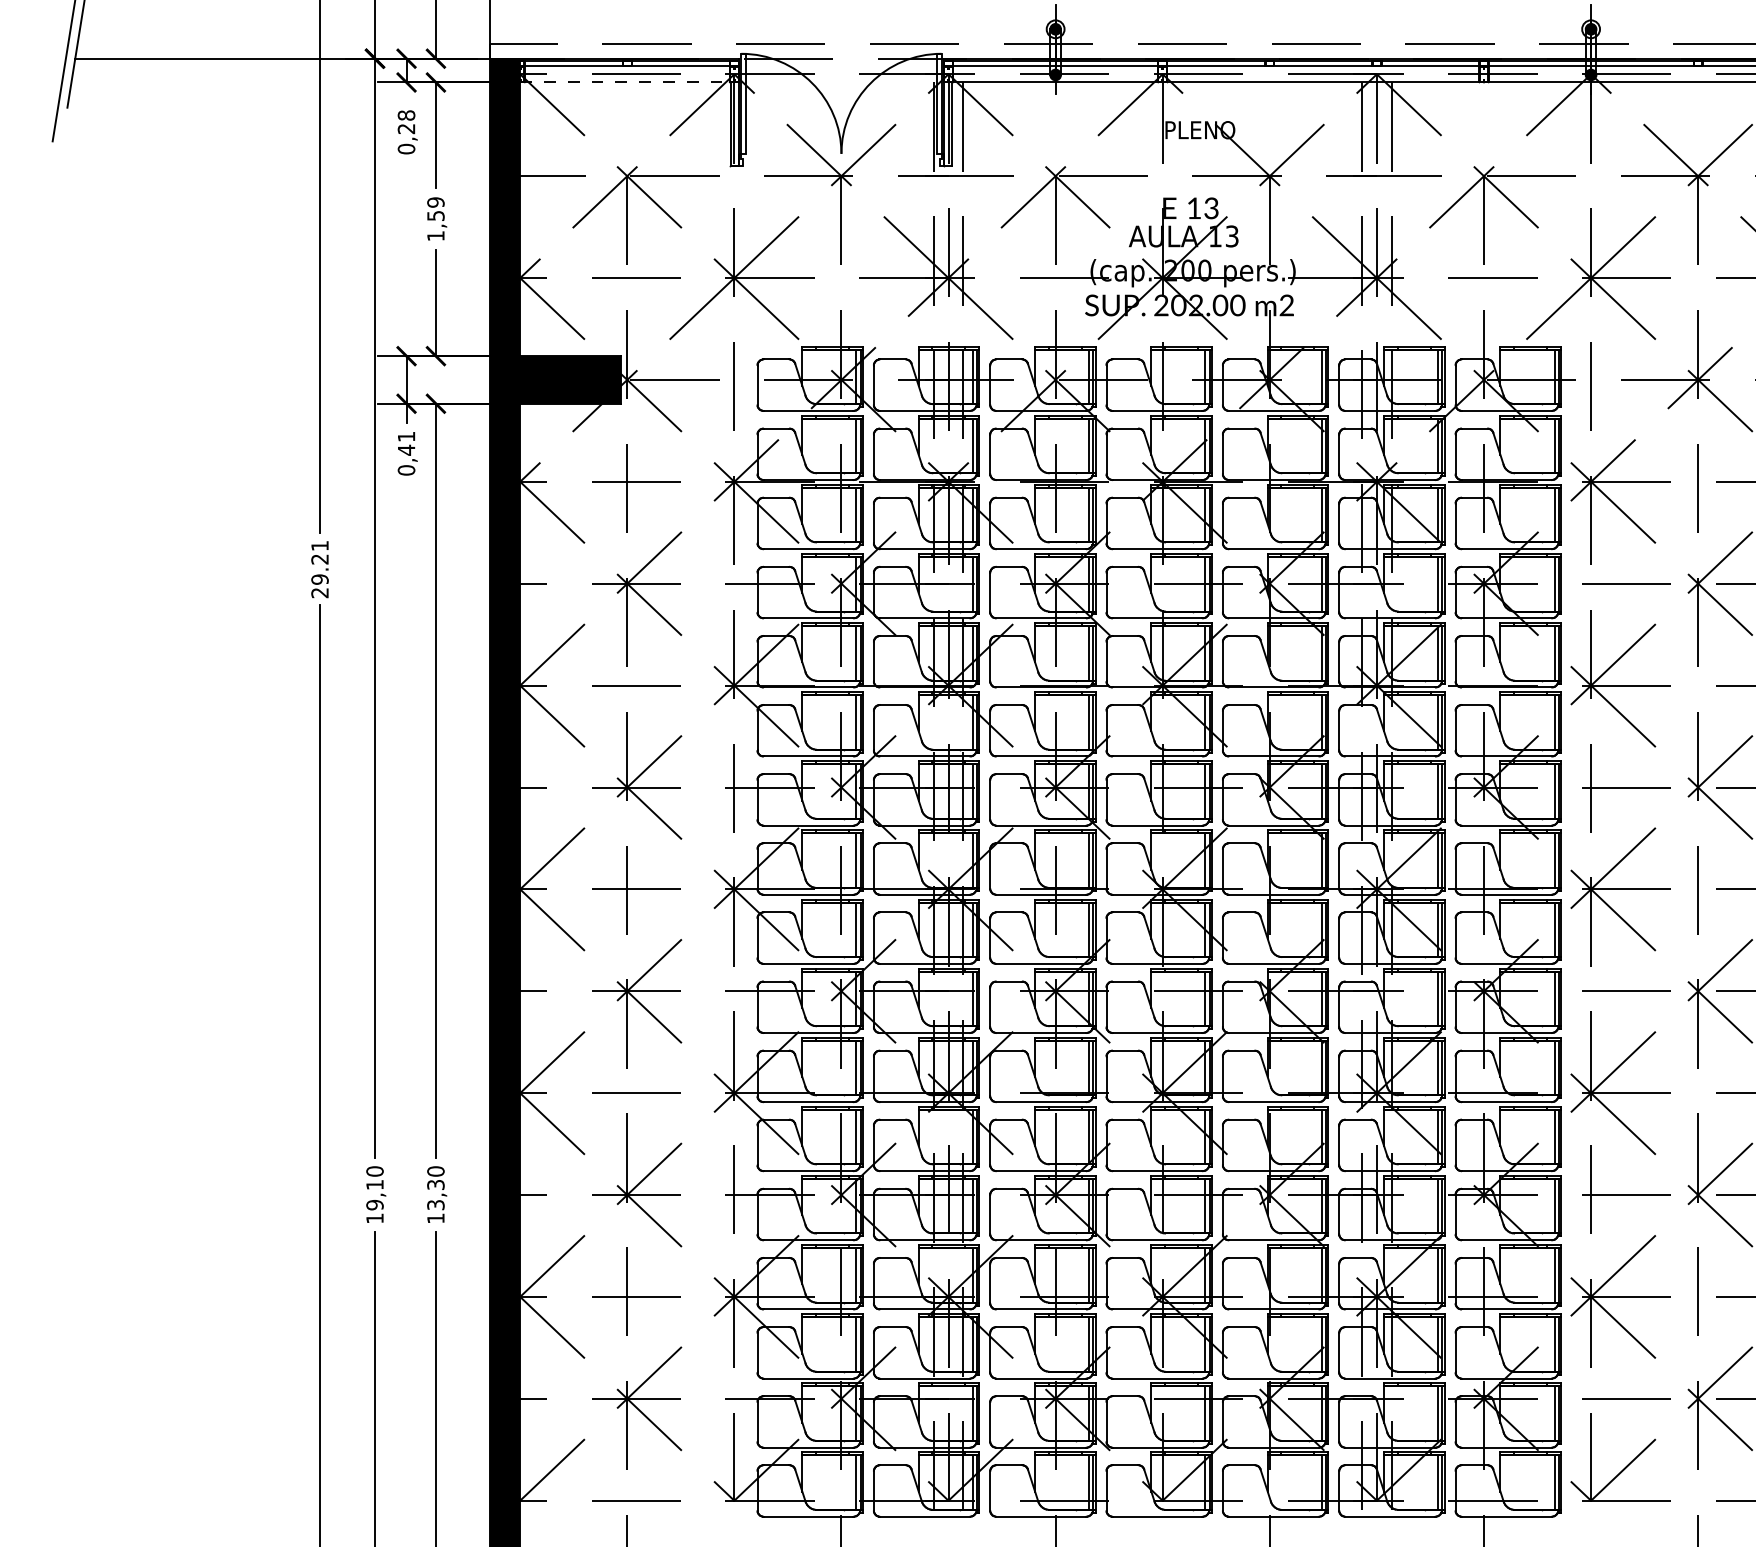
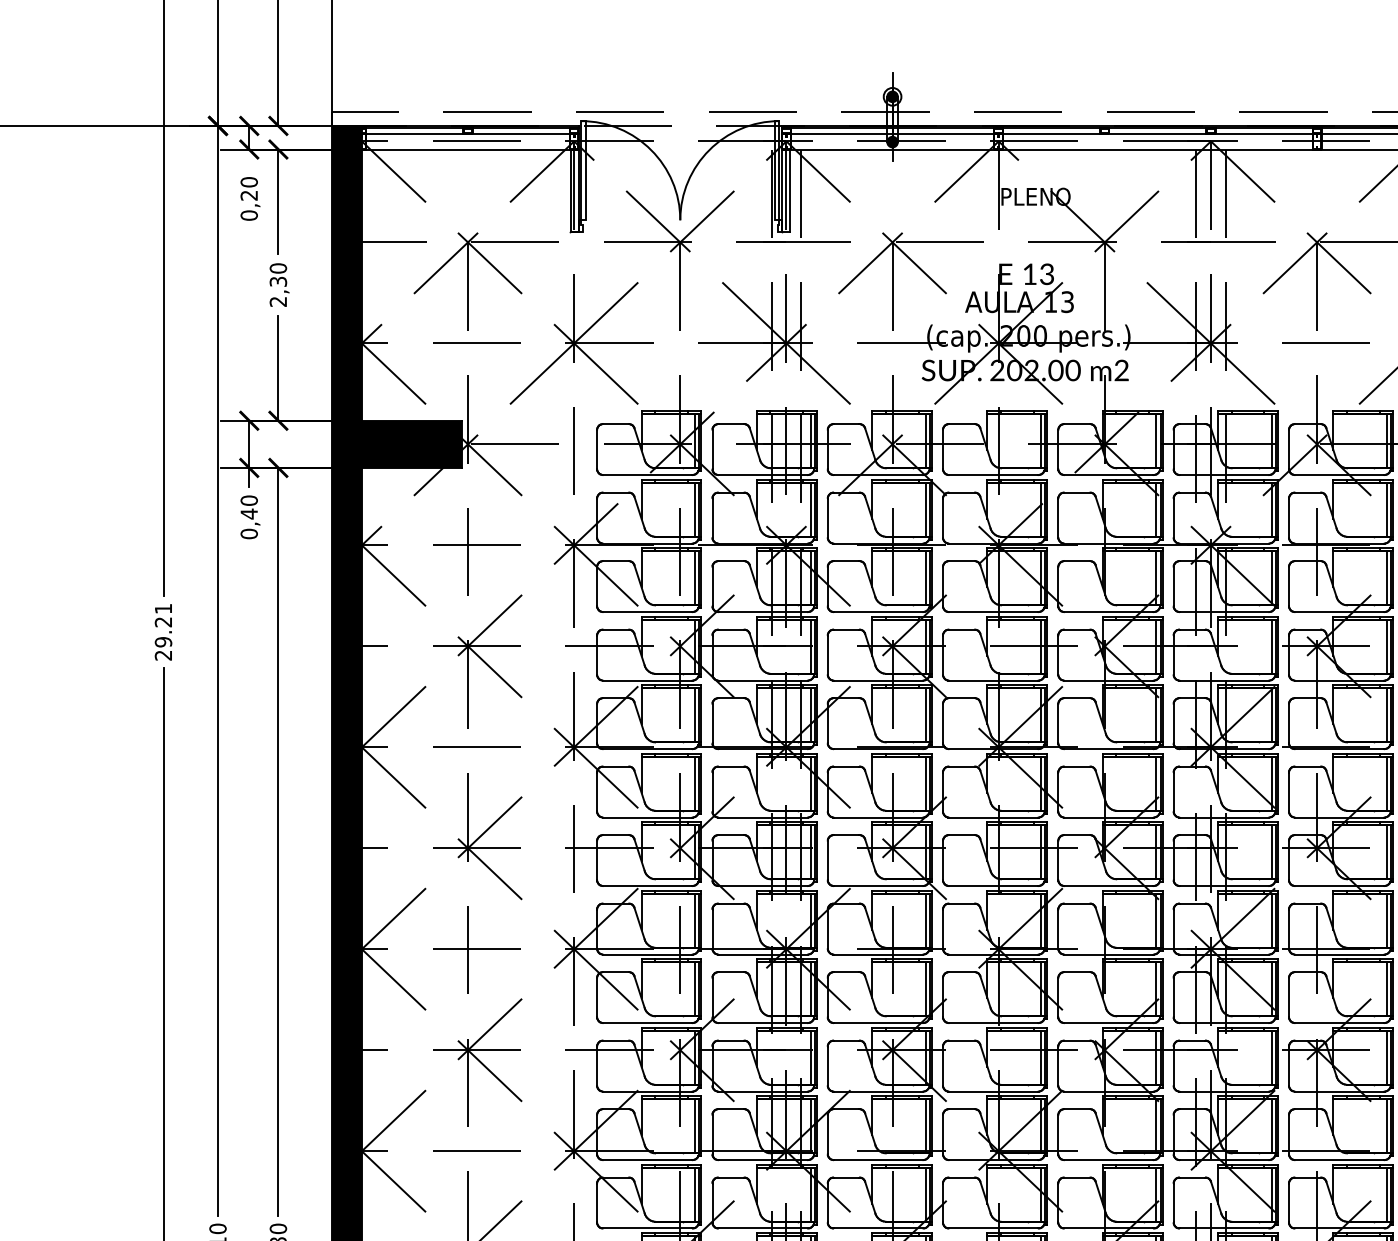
line: (630, 82) -> (471, 149), dashed -> solid
text: (406, 115) -> (249, 182), 0,28 -> 0,20
text: (435, 219) -> (277, 285), 1,59 -> 2,30
text: (406, 436) -> (249, 500), 0,41 -> 0,40

